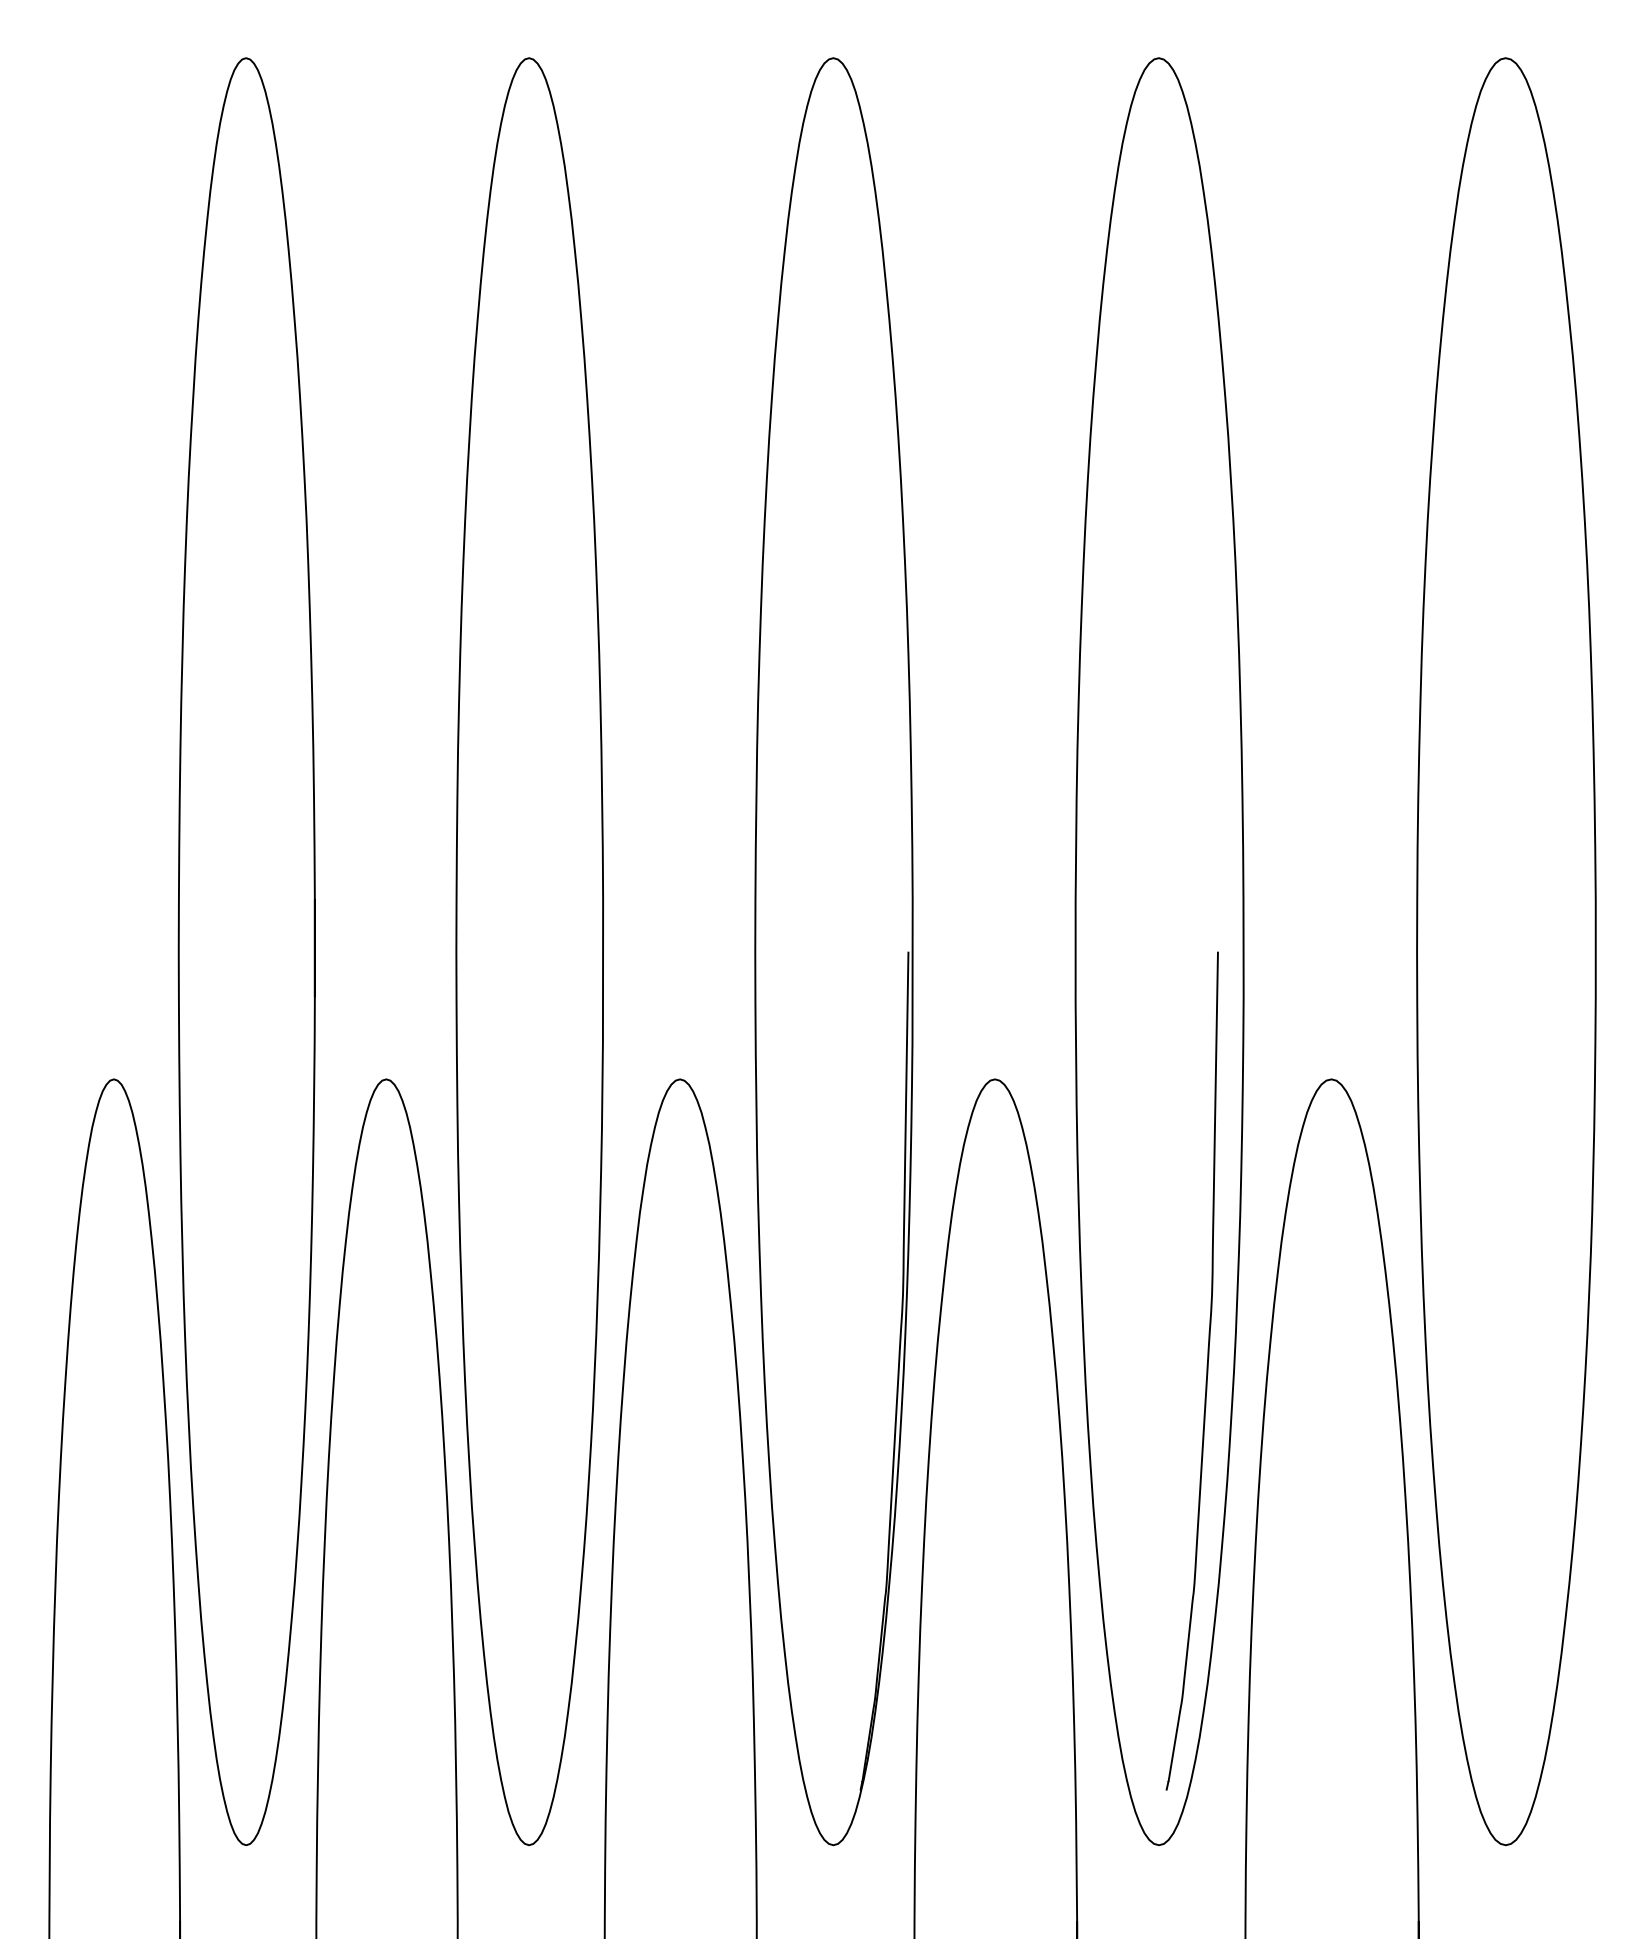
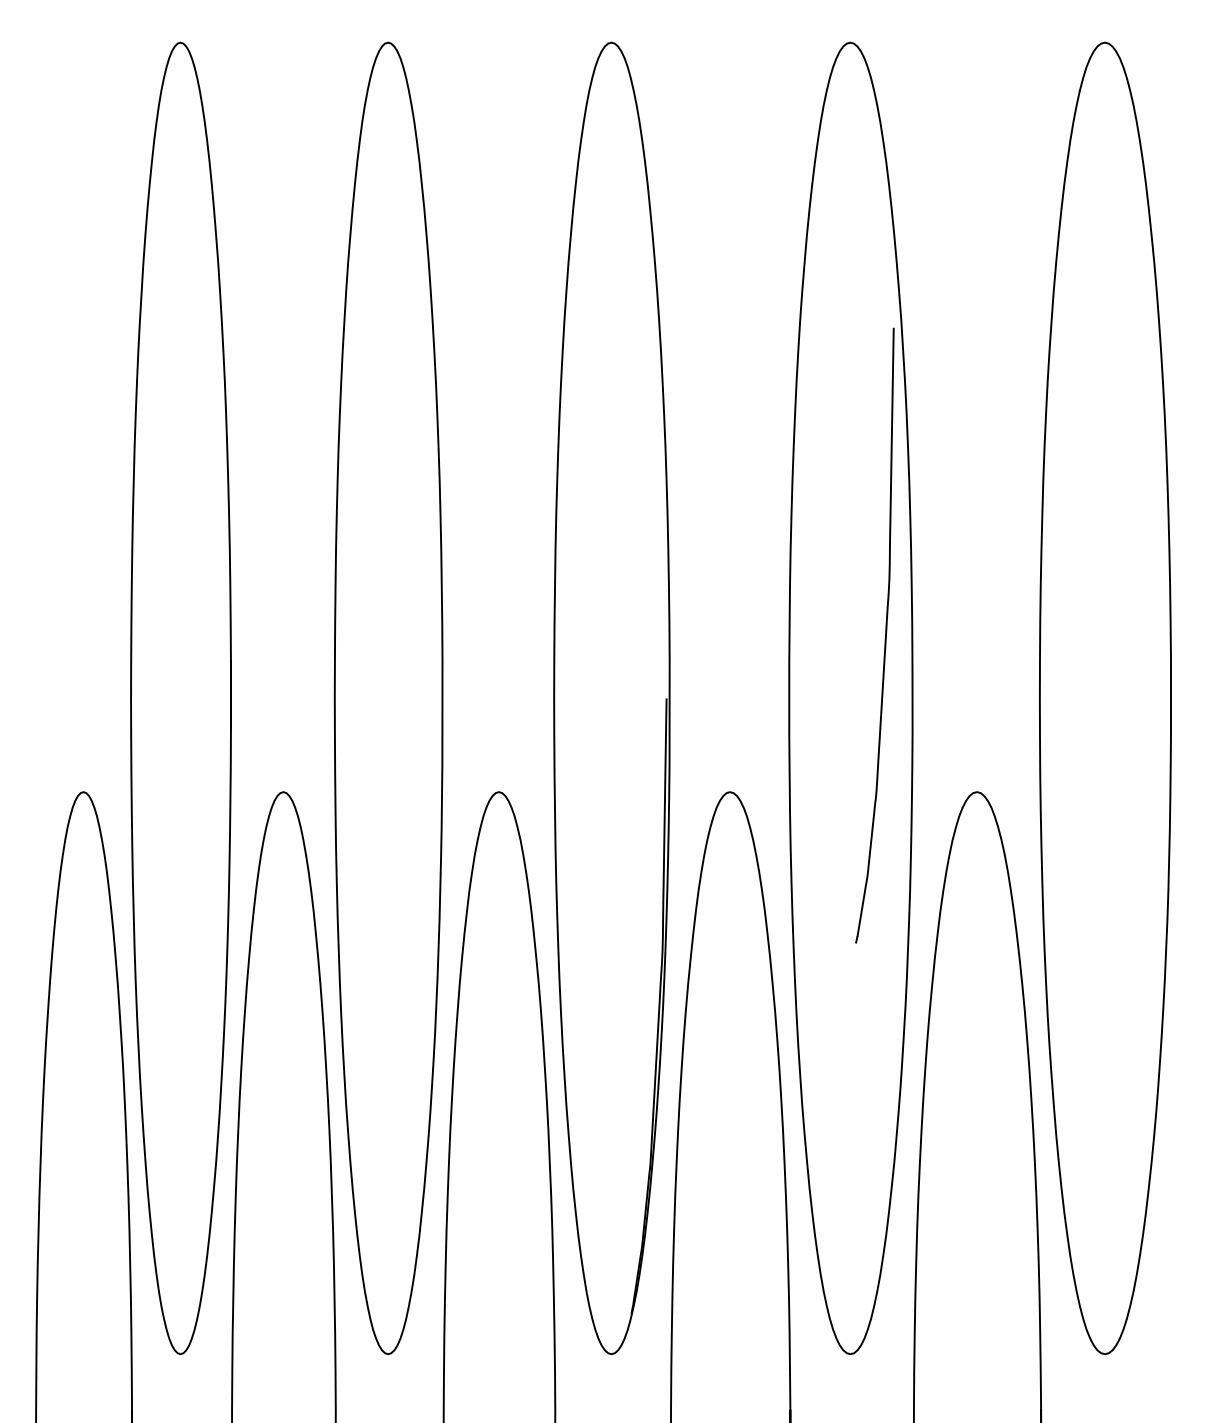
curve: (1206, 1370) -> (885, 635), moved

